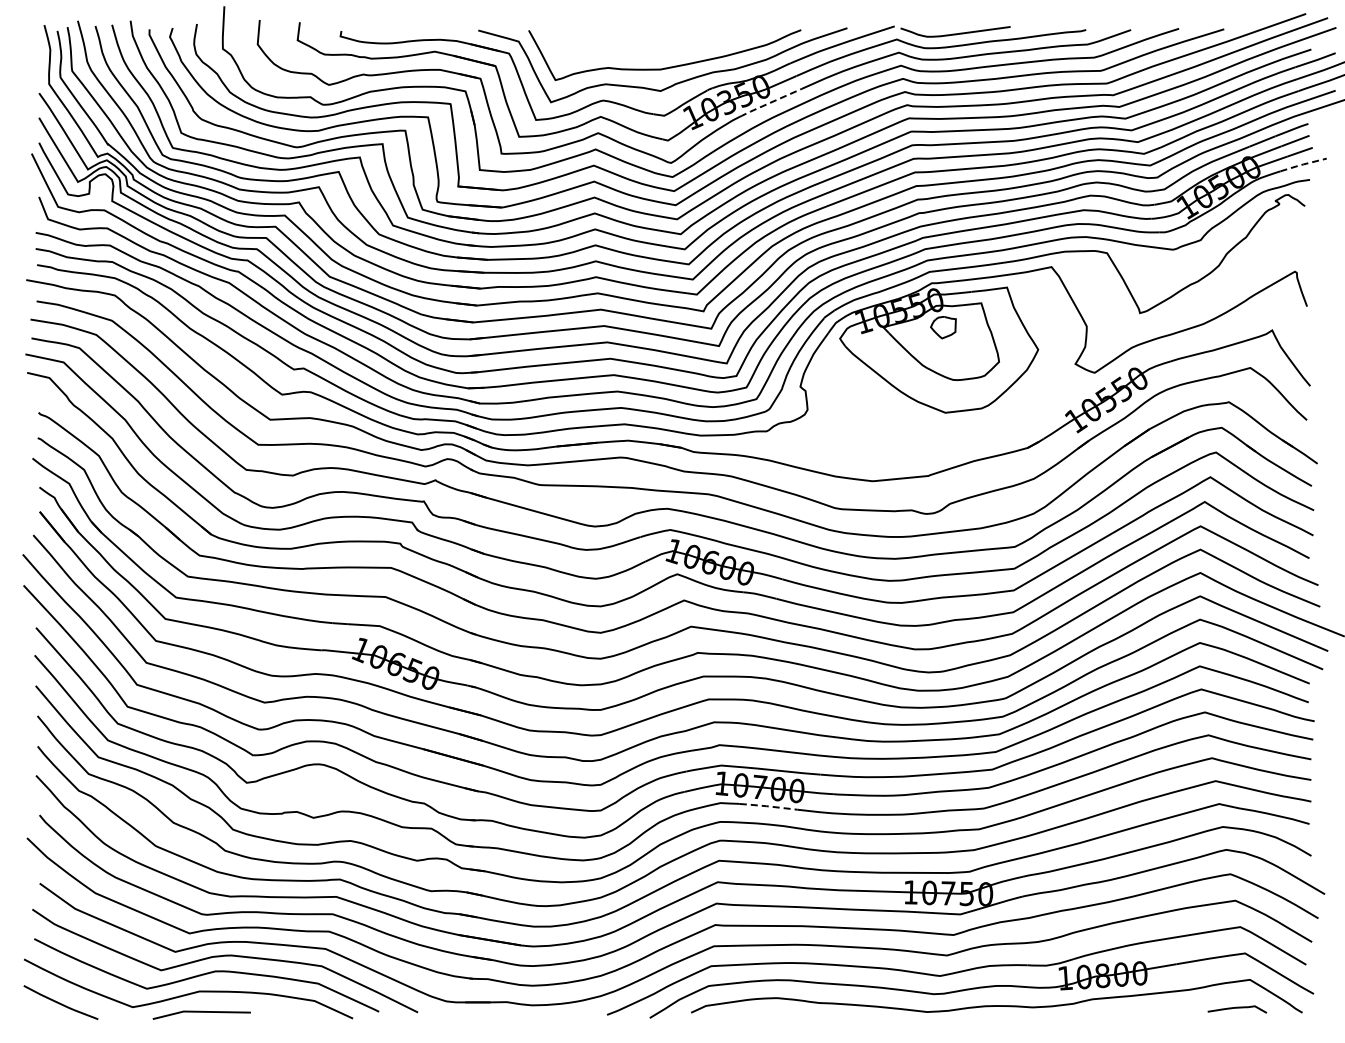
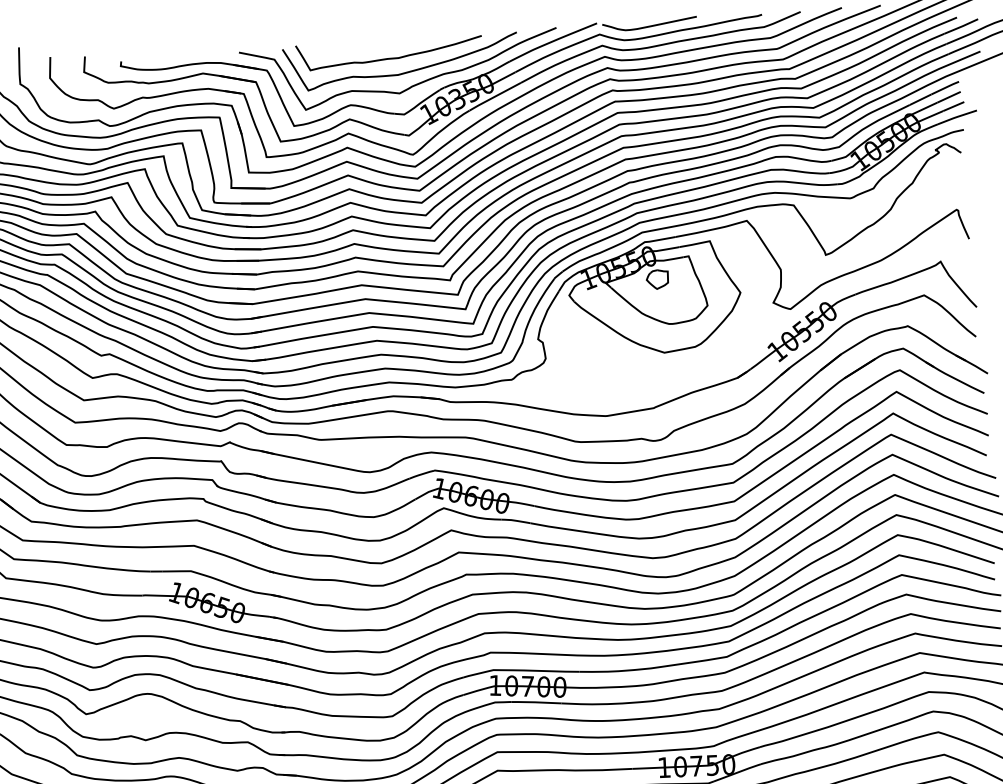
curve: (651, 49) -> (389, 58), added
line: (769, 103) -> (494, 97), dashed -> solid
line: (1303, 164) -> (957, 117), dashed -> solid
line: (767, 806) -> (535, 702), dashed -> solid

